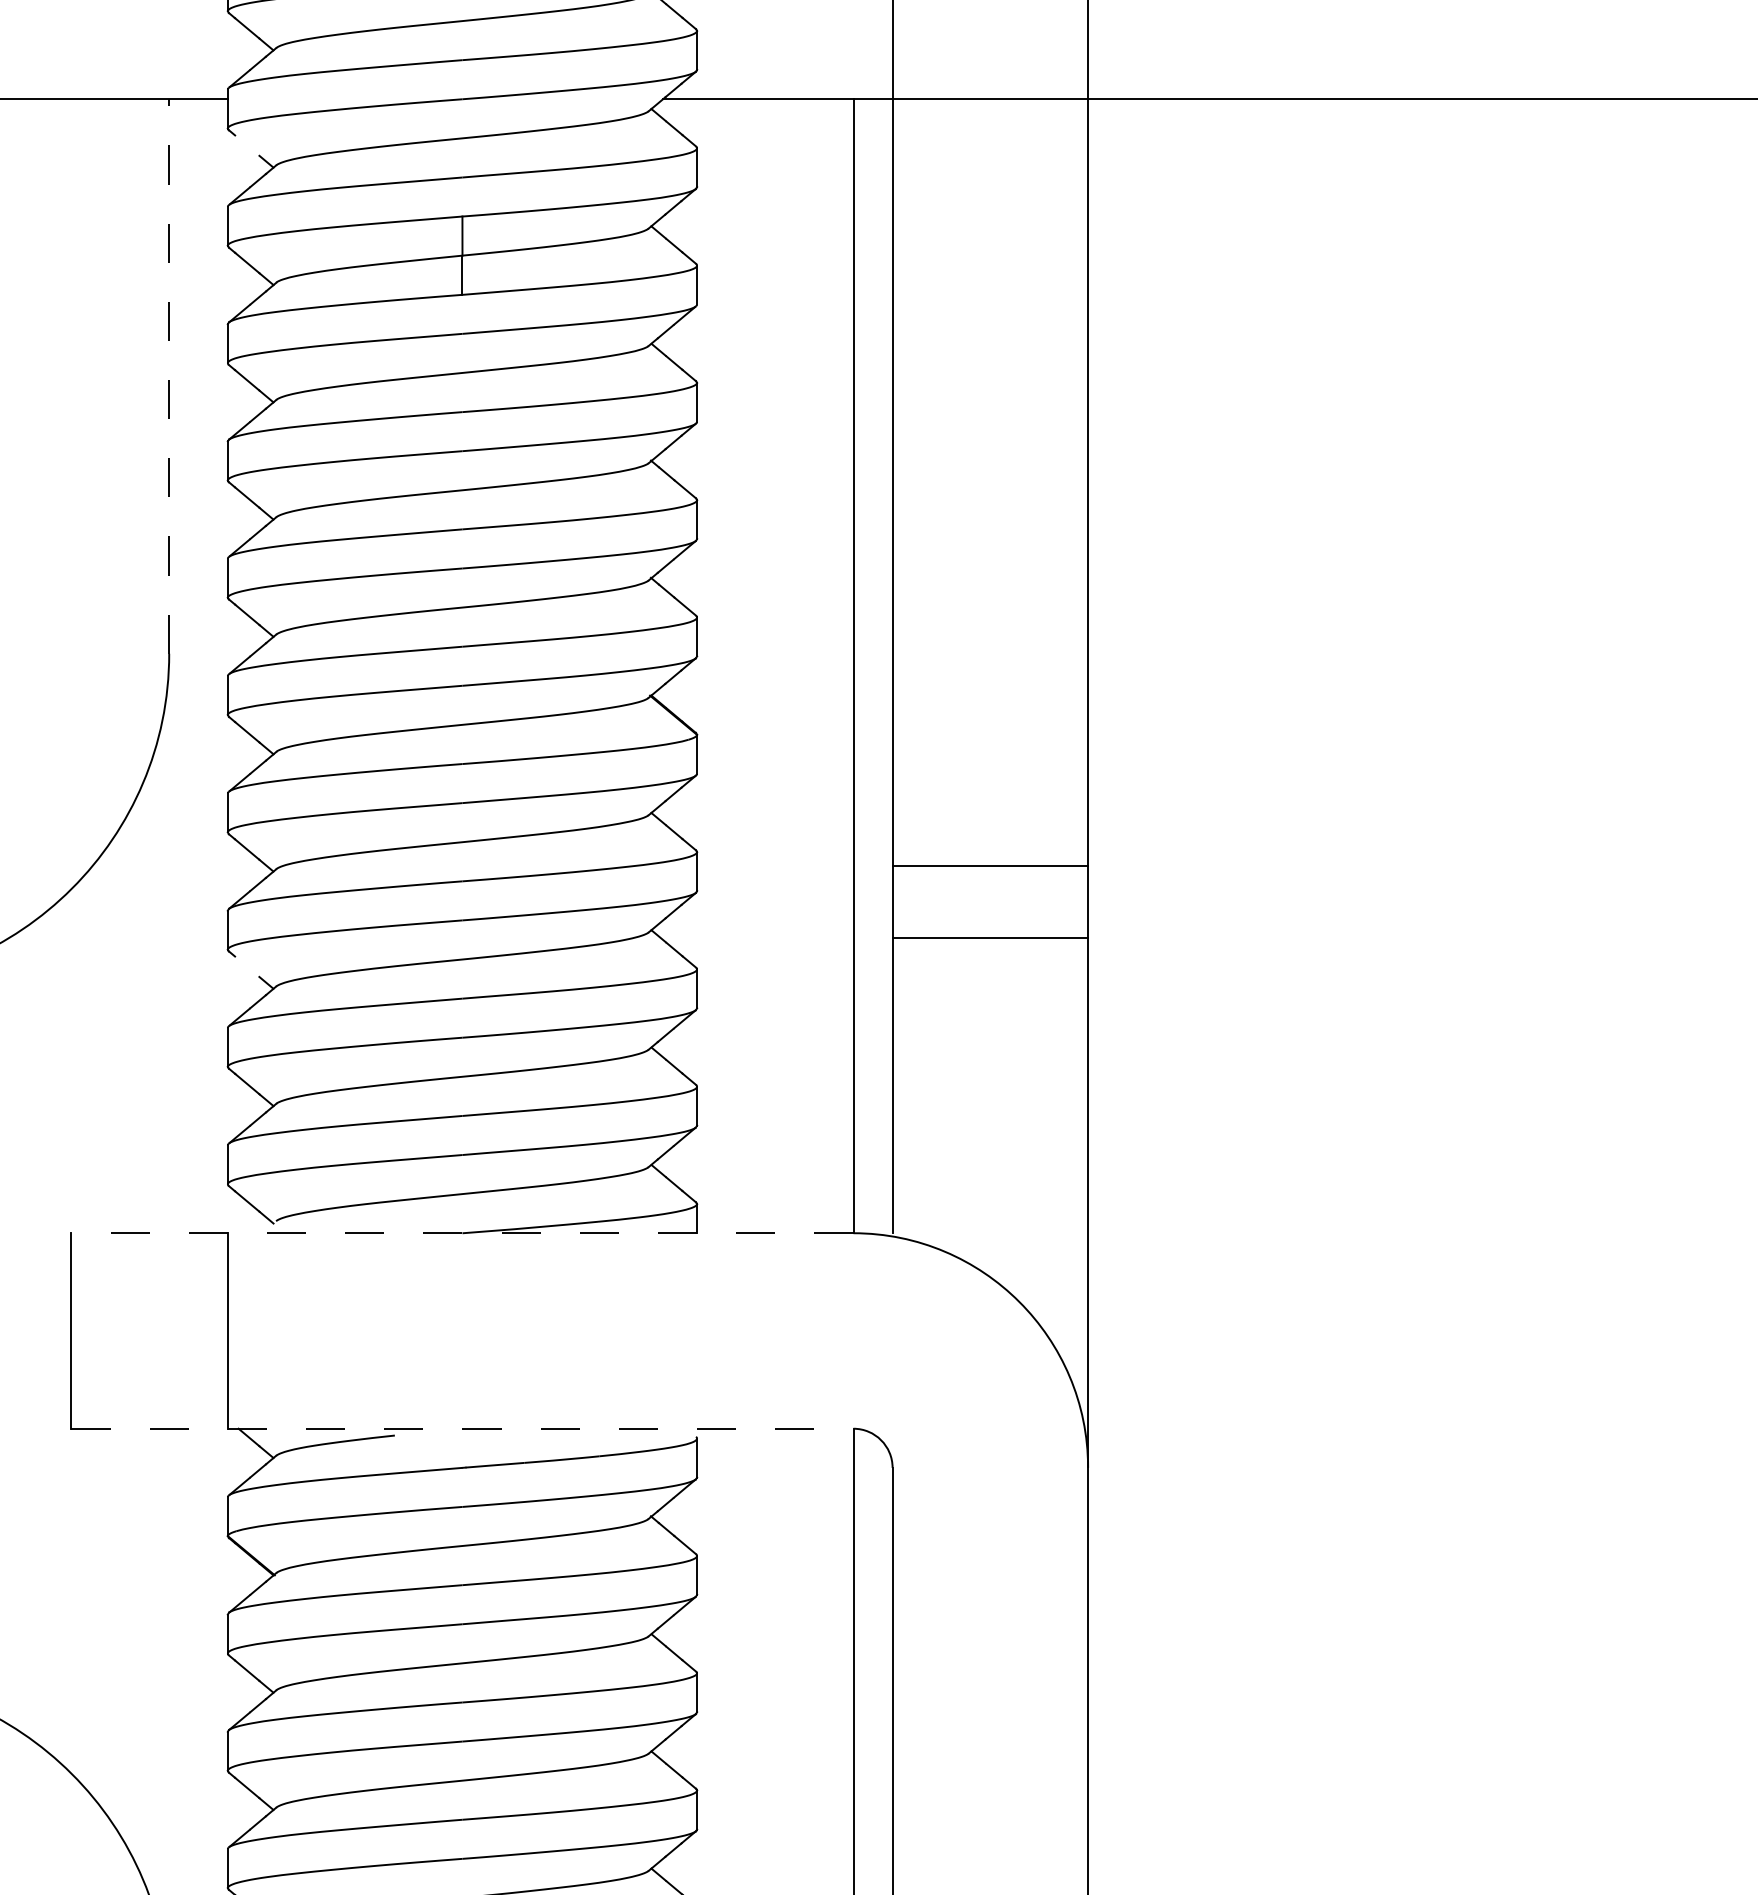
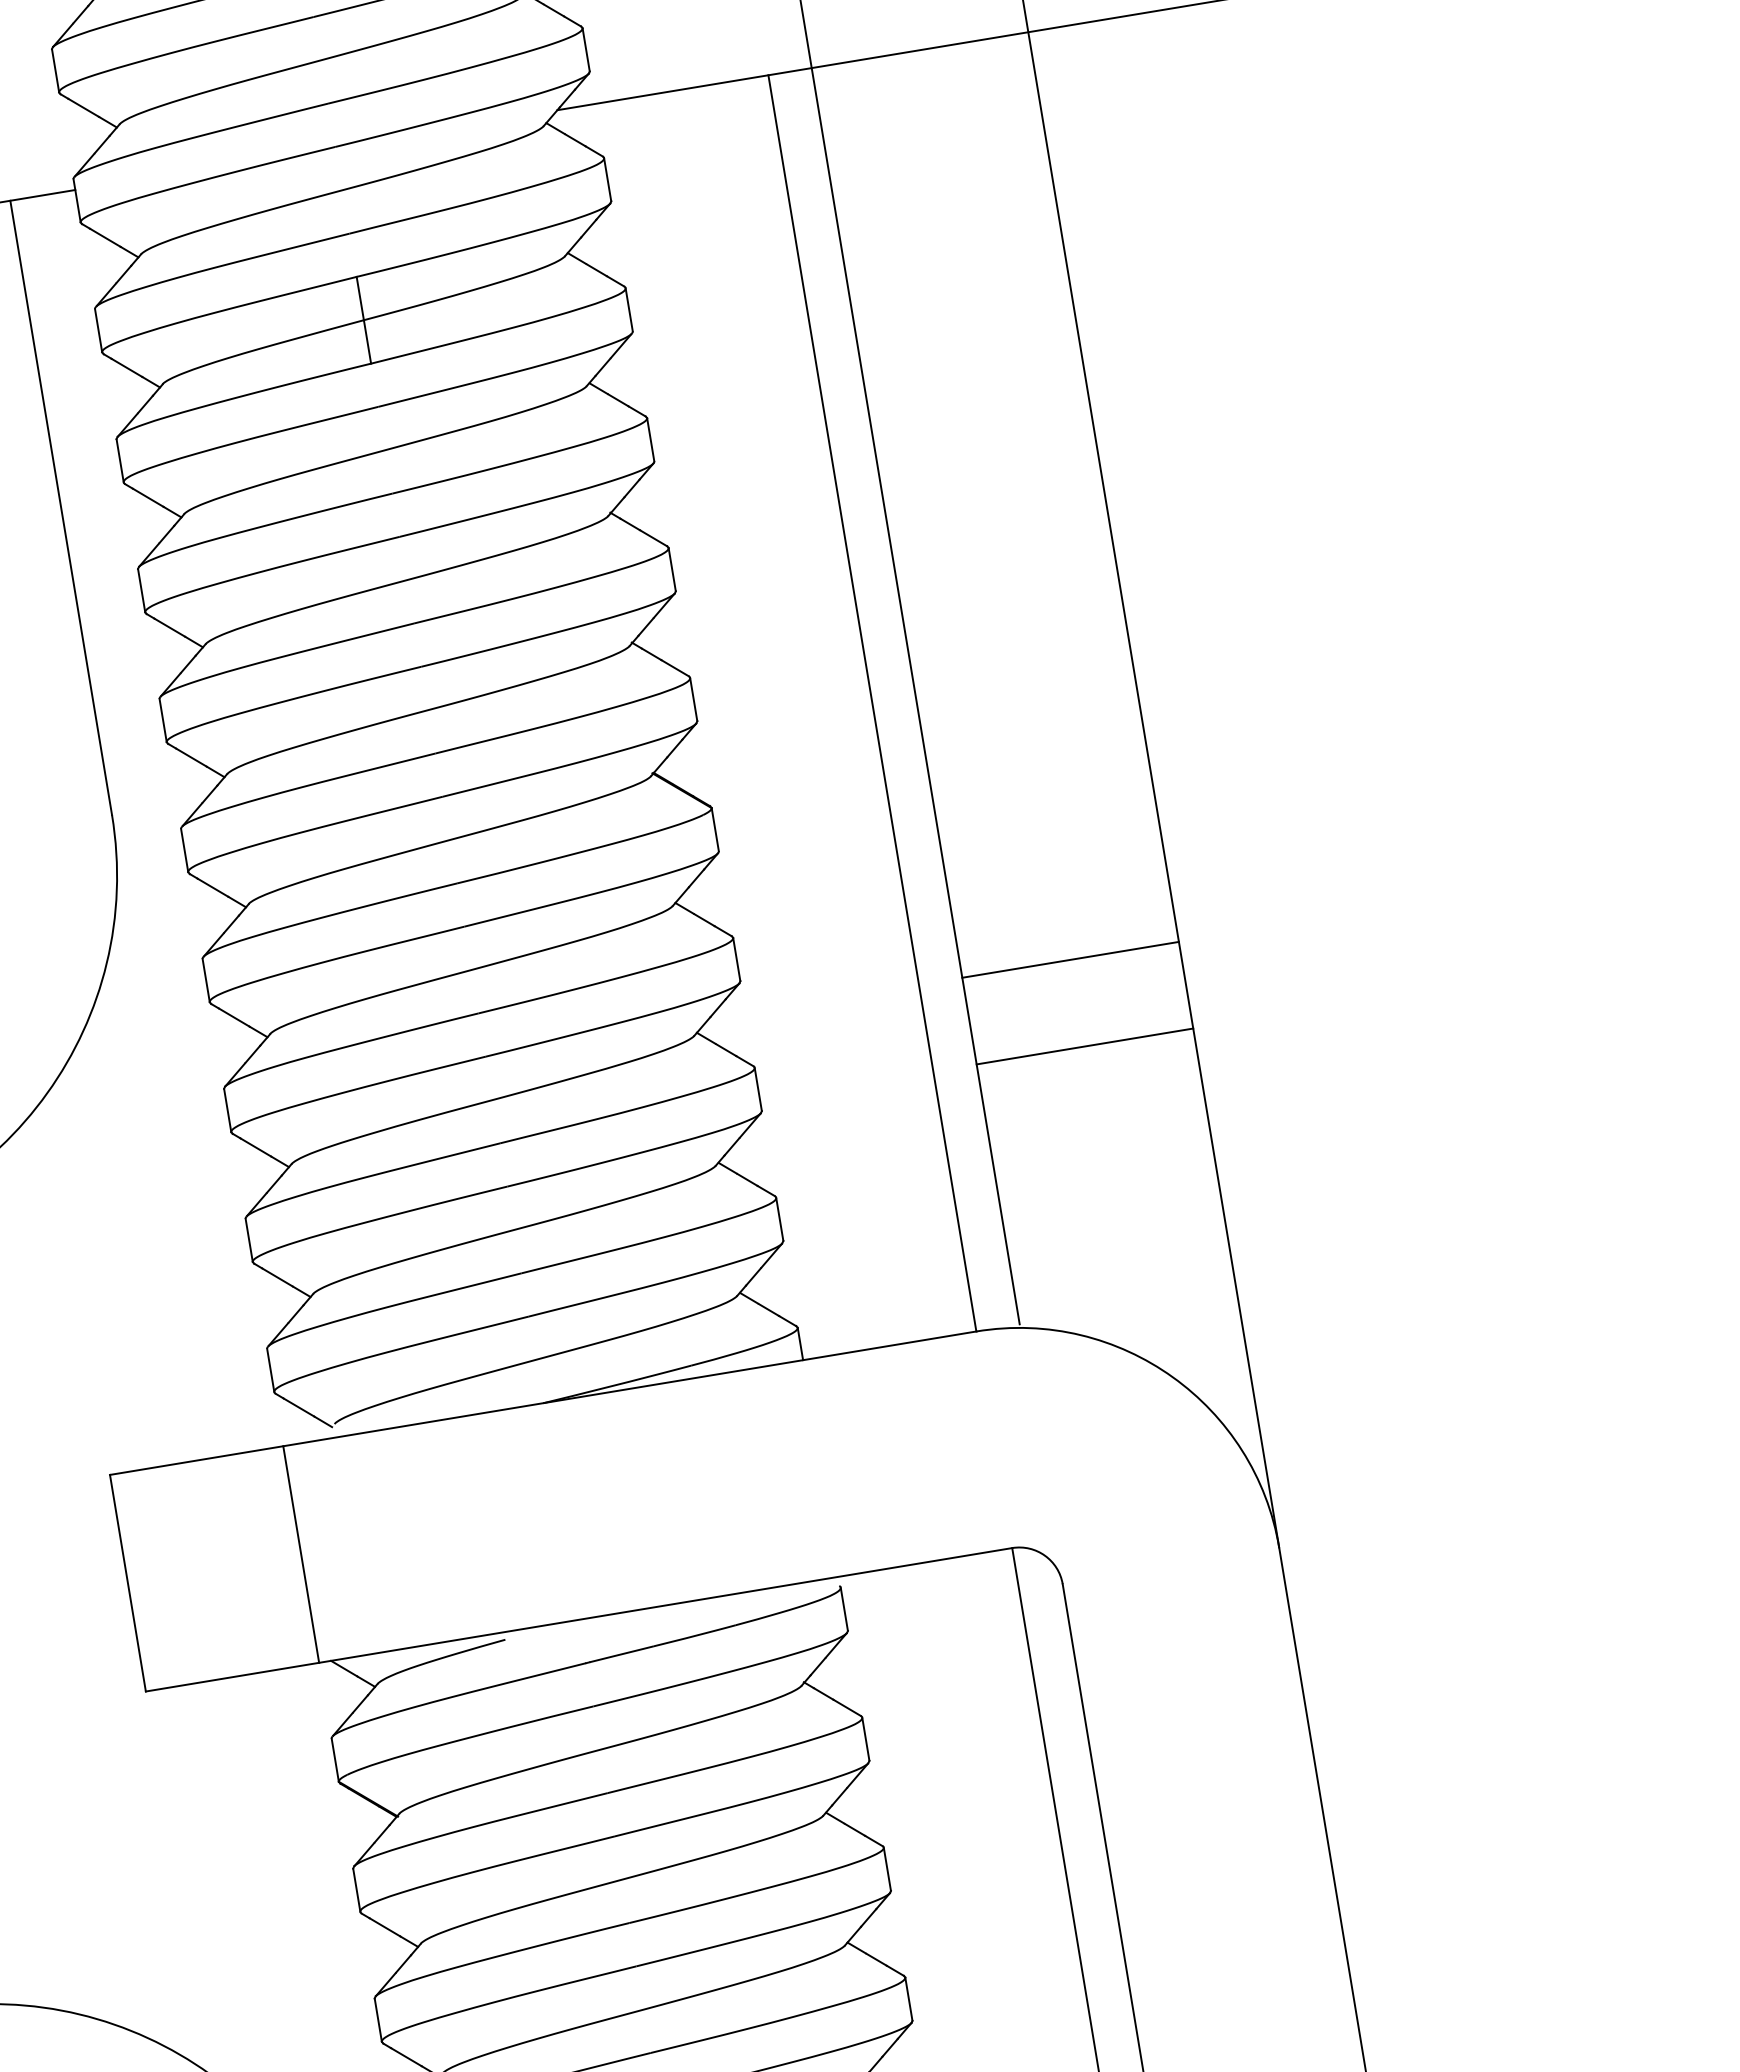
line: (247, 145) -> (105, 237), added
line: (169, 376) -> (61, 507), dashed -> solid
line: (990, 866) -> (1070, 959), moved
line: (990, 937) -> (1085, 1046), moved
line: (247, 966) -> (256, 1147), added
line: (461, 1233) -> (542, 1403), dashed -> solid
line: (462, 1428) -> (579, 1619), dashed -> solid

